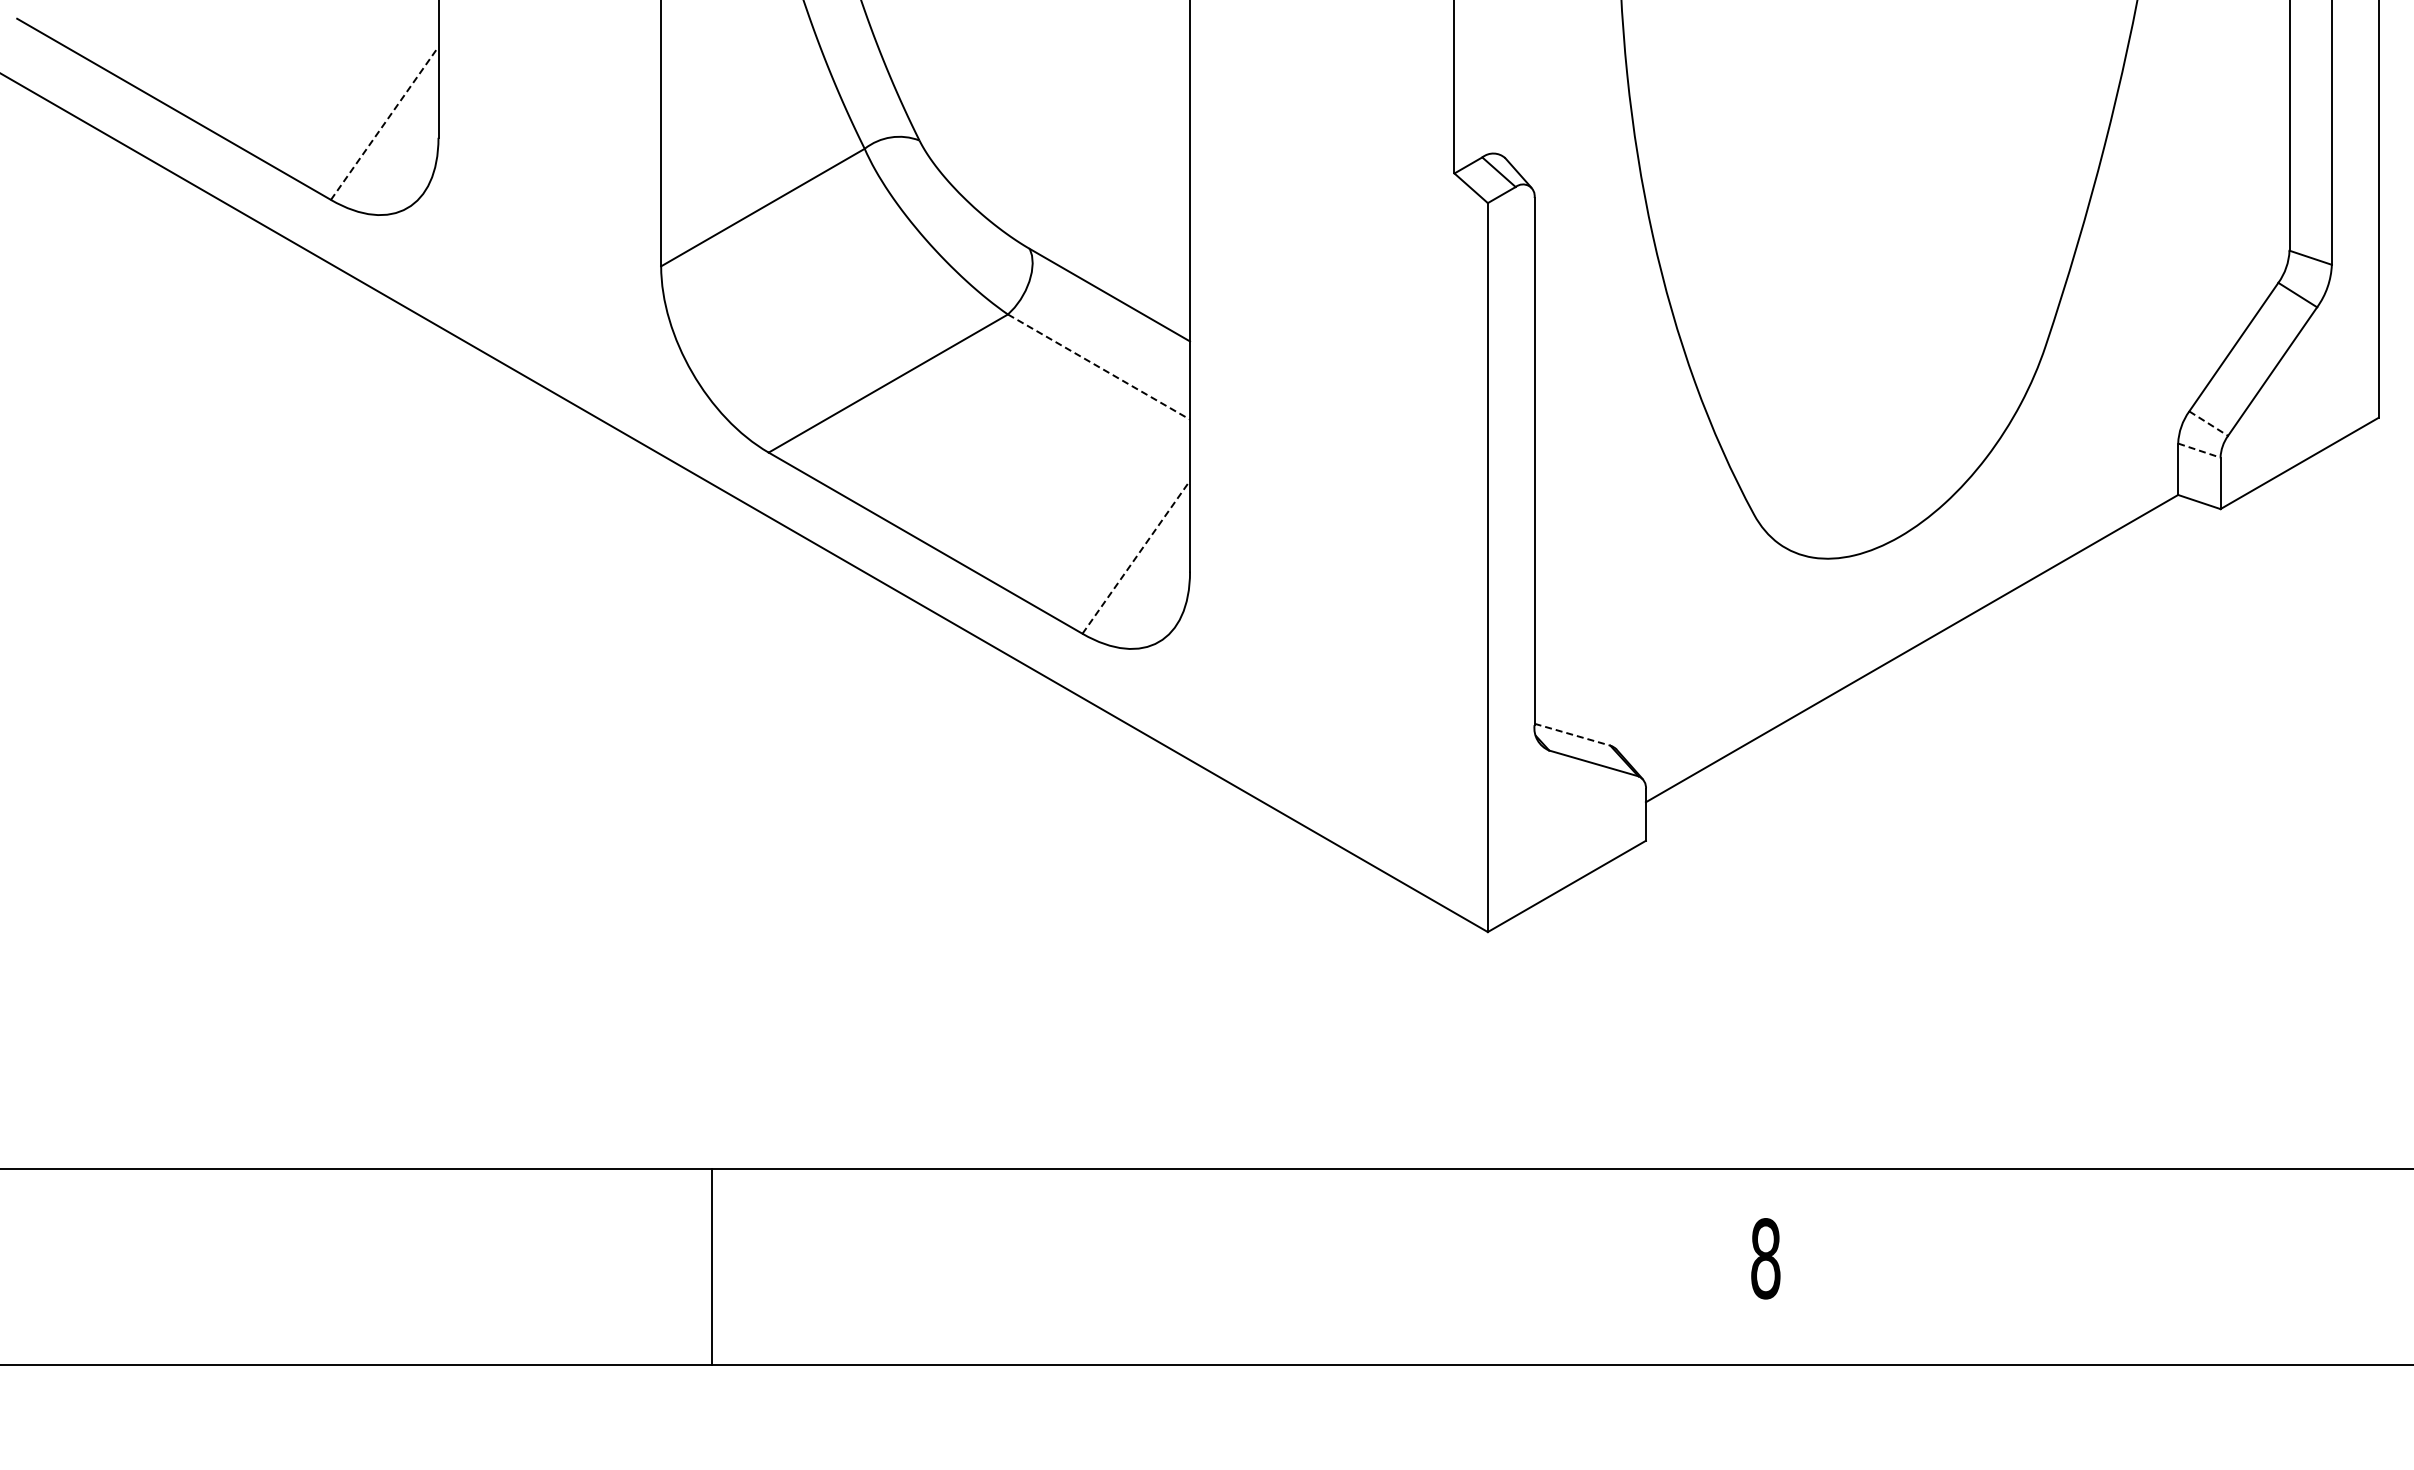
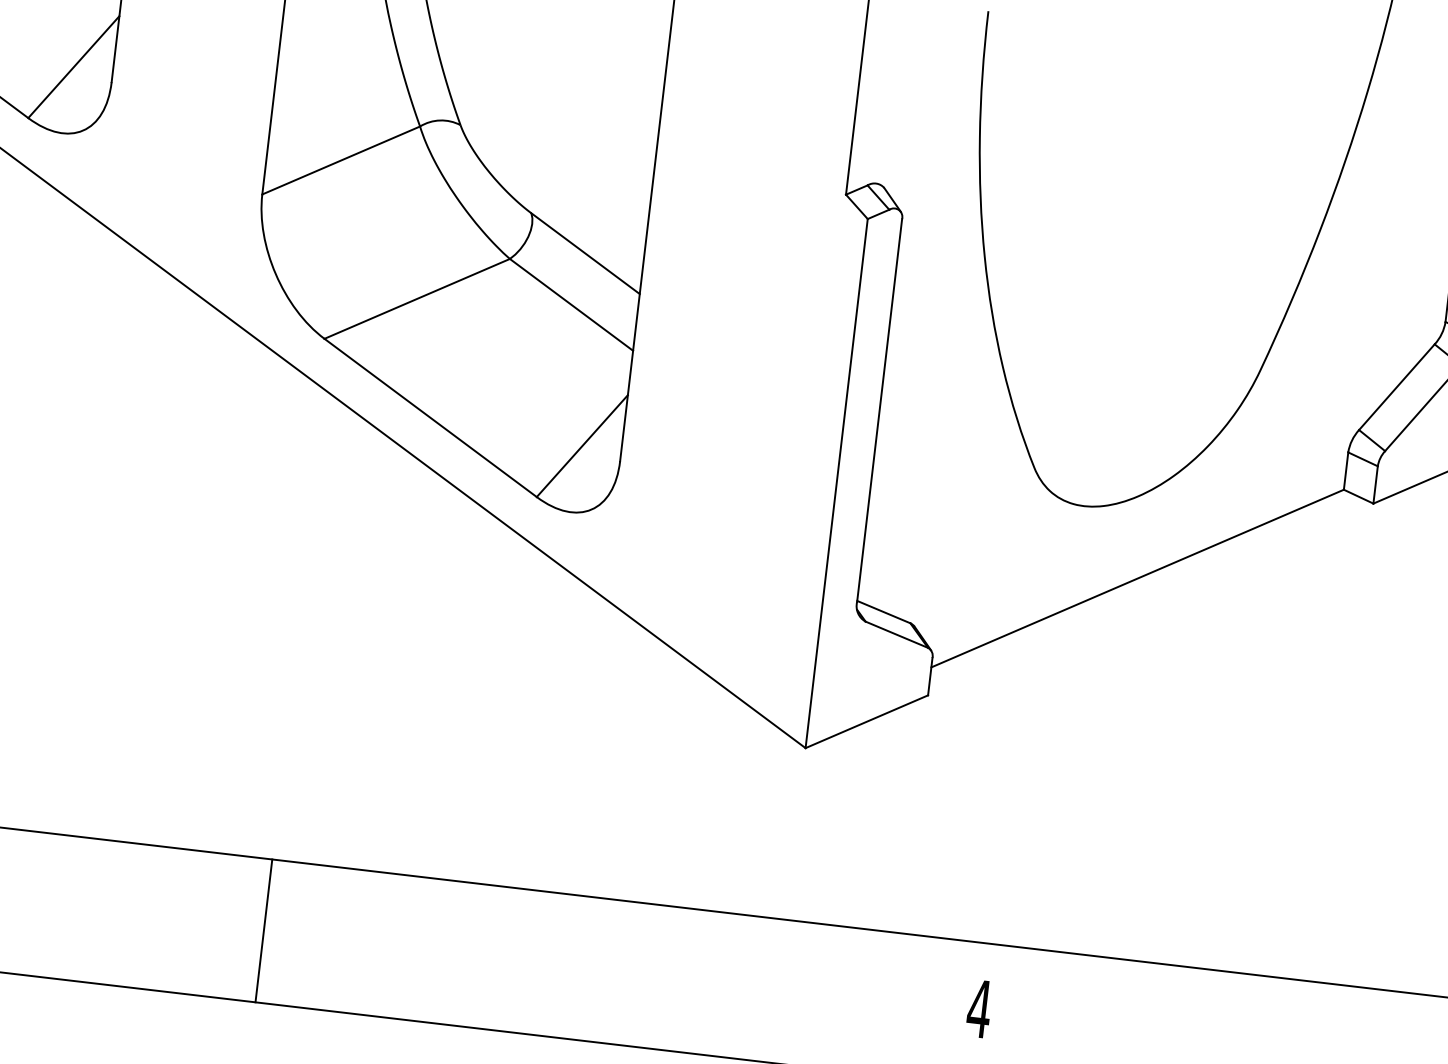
line: (384, 123) -> (73, 67), dashed -> solid
line: (1099, 367) -> (571, 305), dashed -> solid
line: (2208, 423) -> (1371, 440), dashed -> solid
line: (2199, 450) -> (1363, 459), dashed -> solid
line: (1136, 557) -> (582, 446), dashed -> solid
line: (1572, 734) -> (883, 611), dashed -> solid
text: (1765, 1258) -> (979, 1008), 8 -> 4
line: (711, 1266) -> (263, 930), moved

